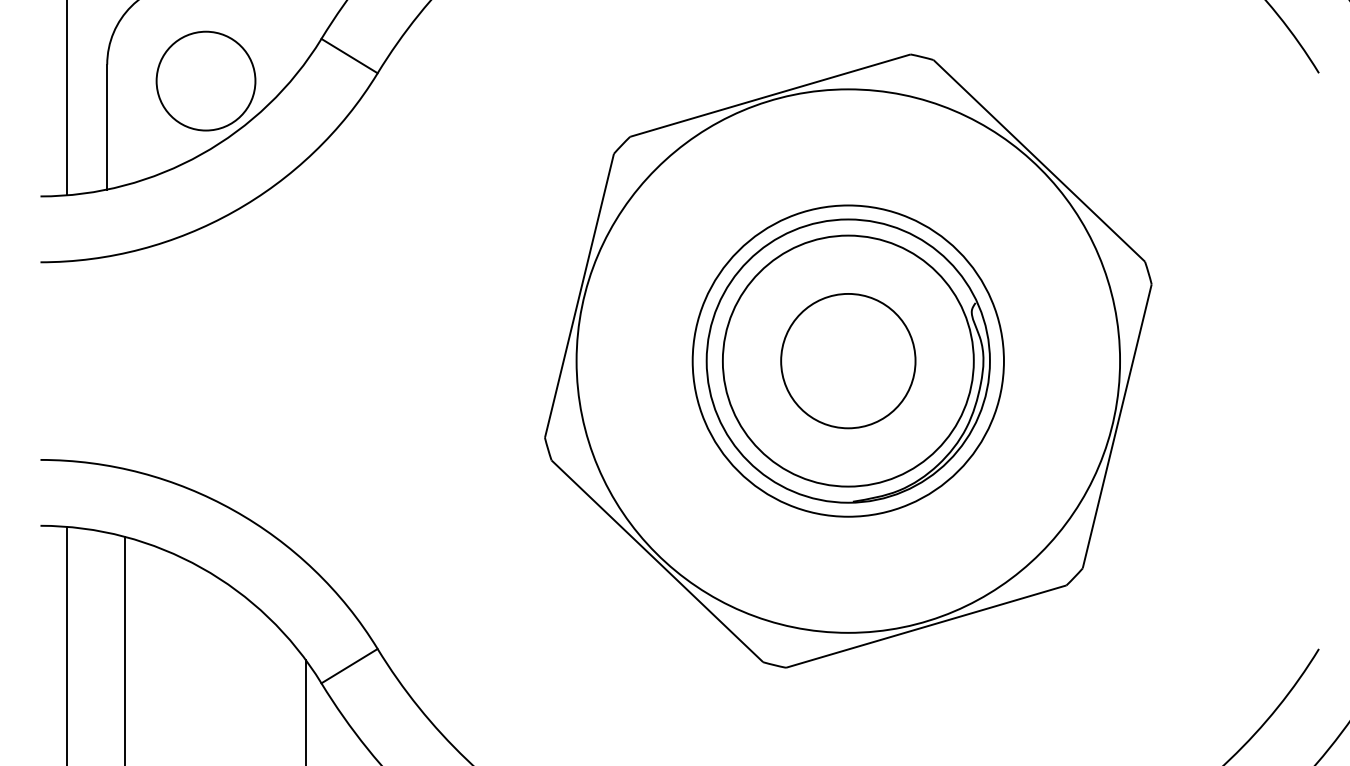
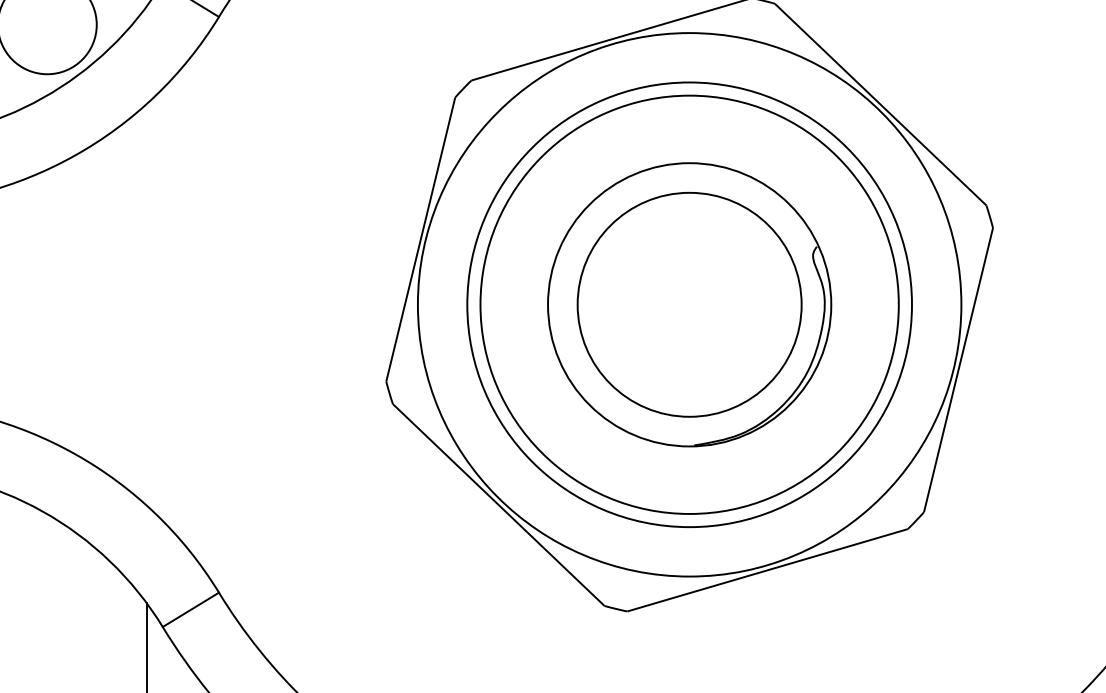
circle: (848, 360) -> (689, 304), size x1.43
circle: (848, 360) -> (689, 304), size x1.67
circle: (848, 361) -> (689, 305), size x1.67

